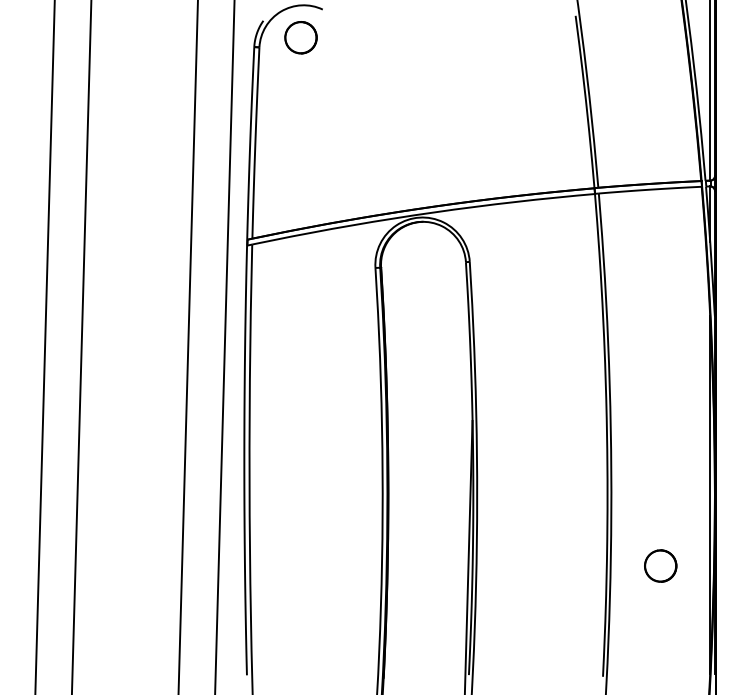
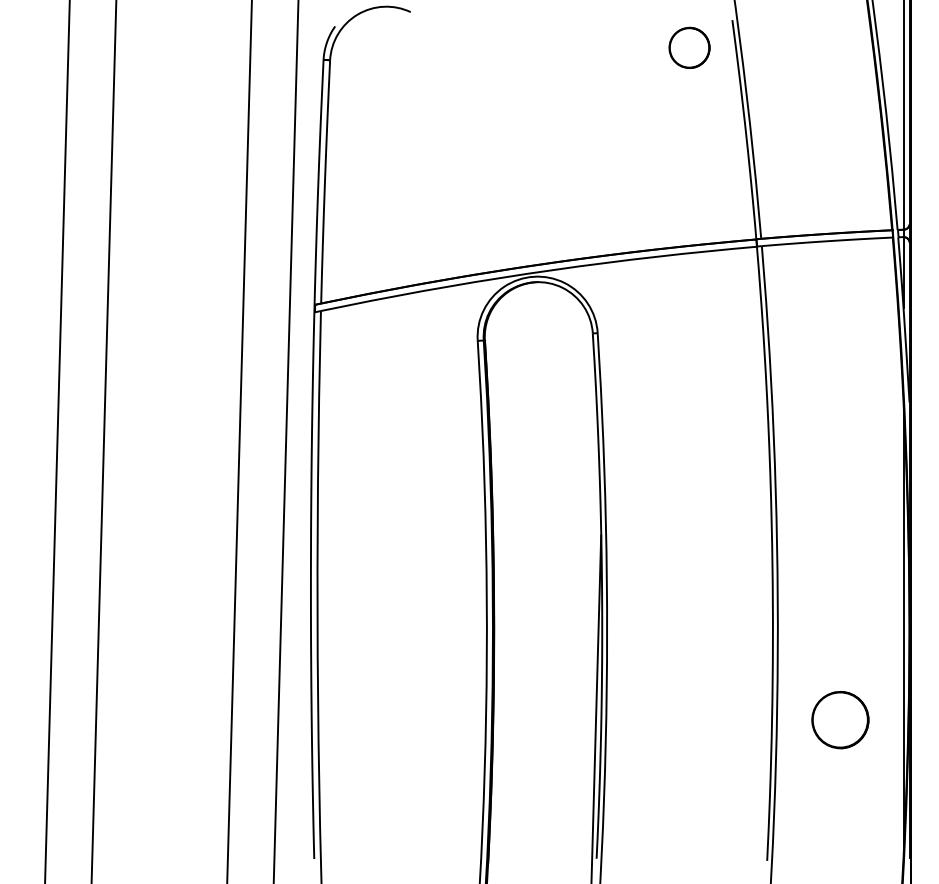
circle: (300, 37) -> (688, 47), moved
part: (660, 565) -> (840, 719), size x1.4

